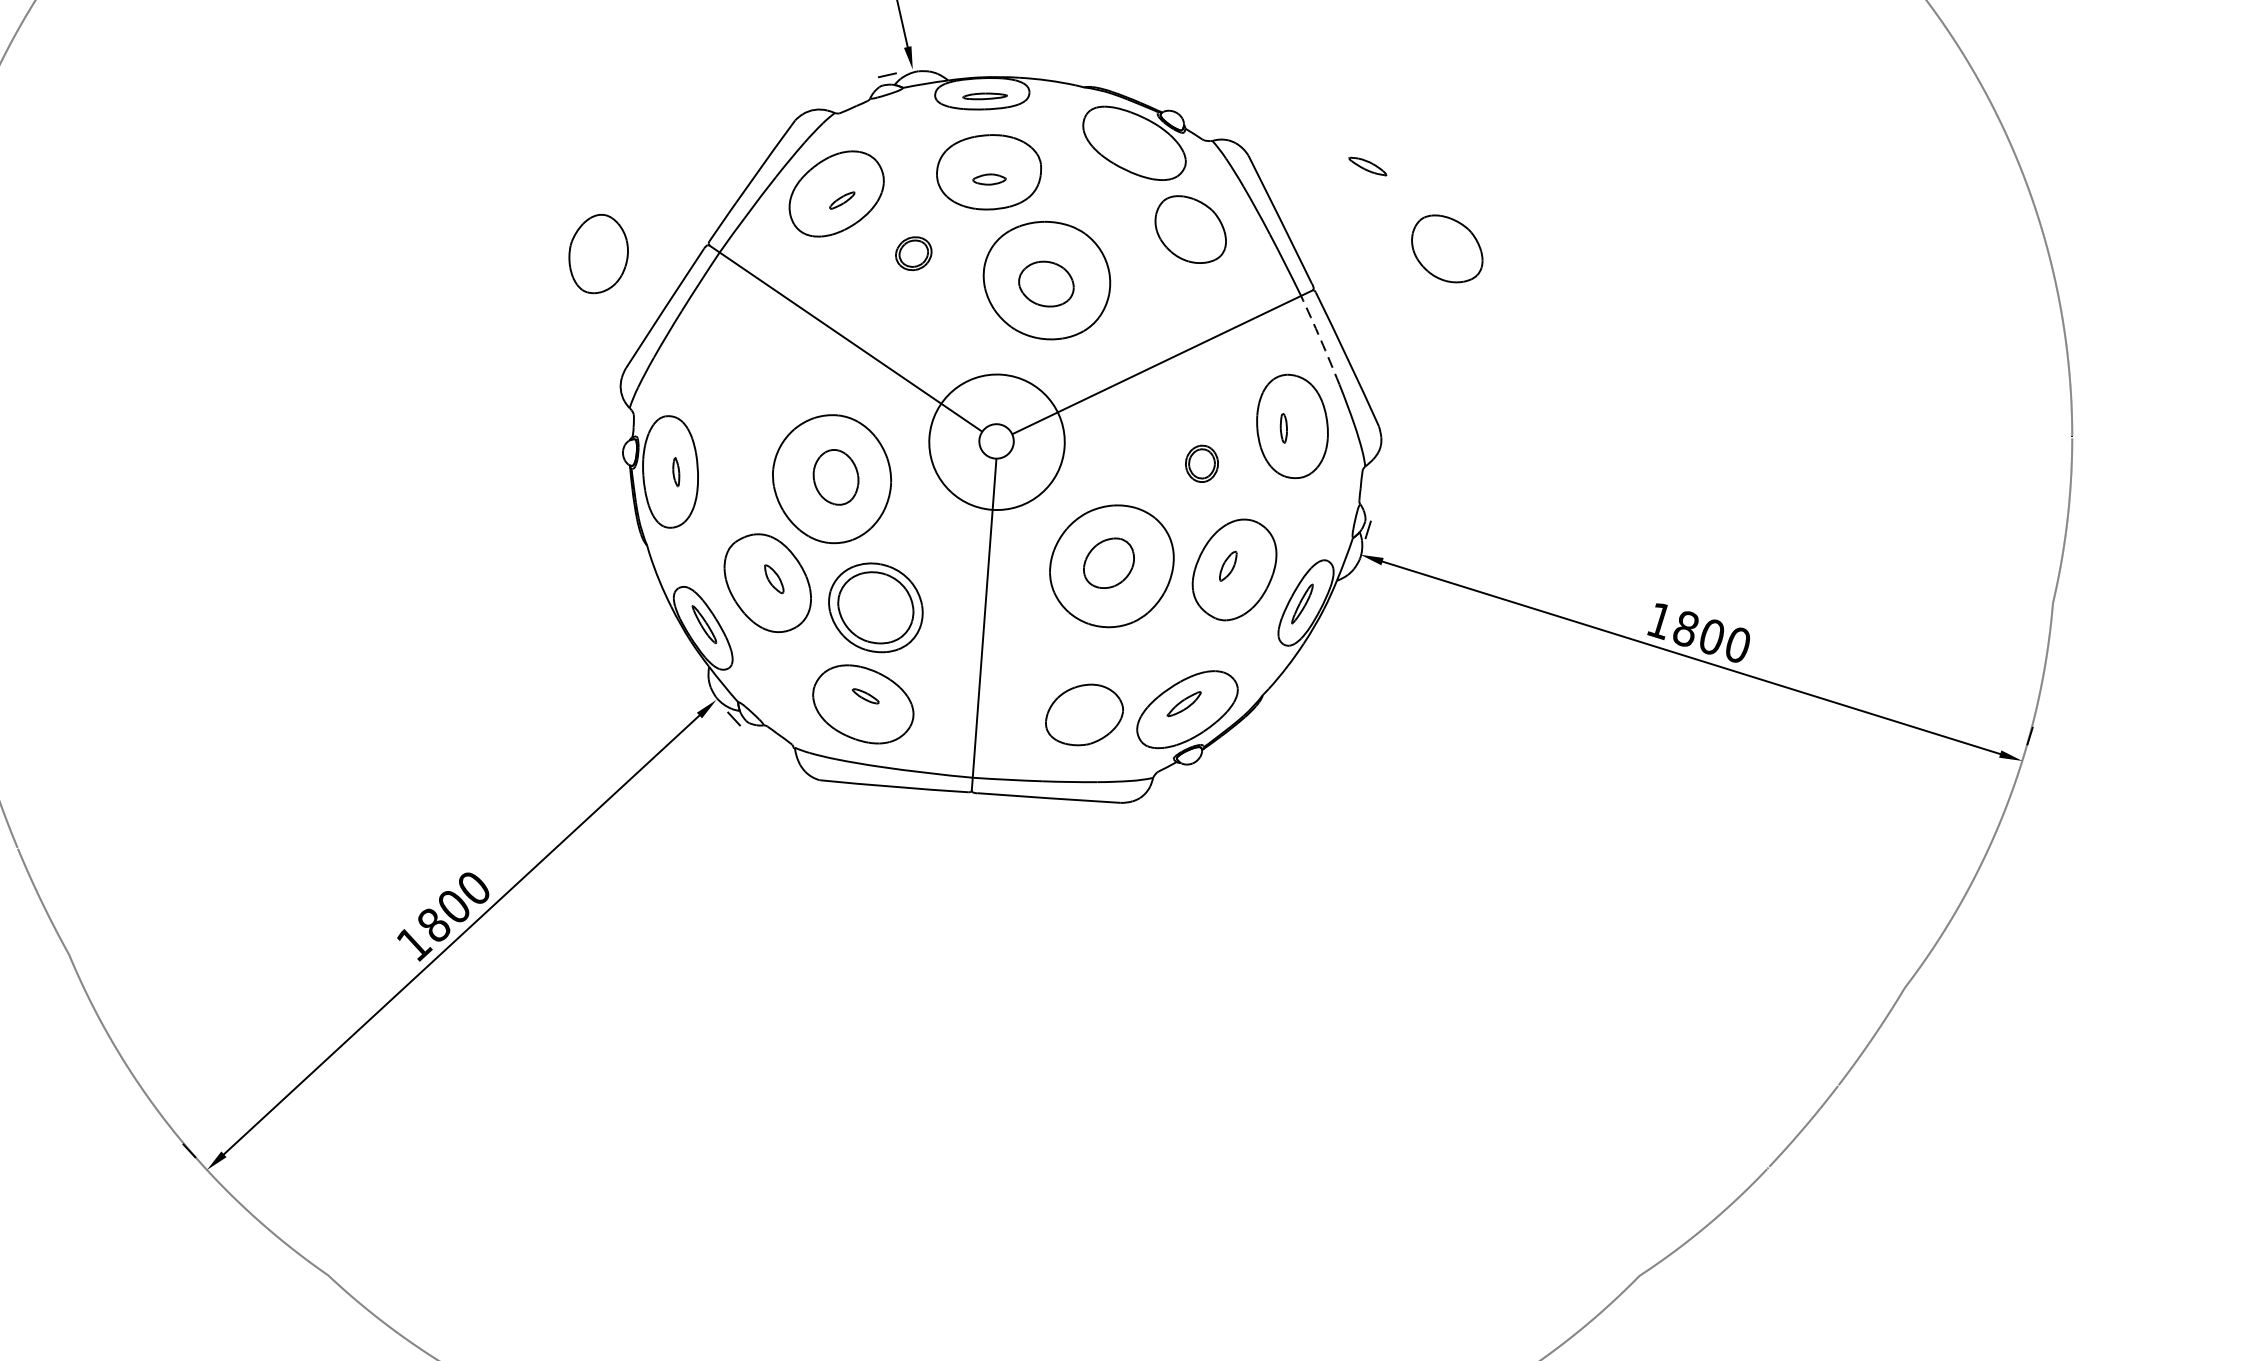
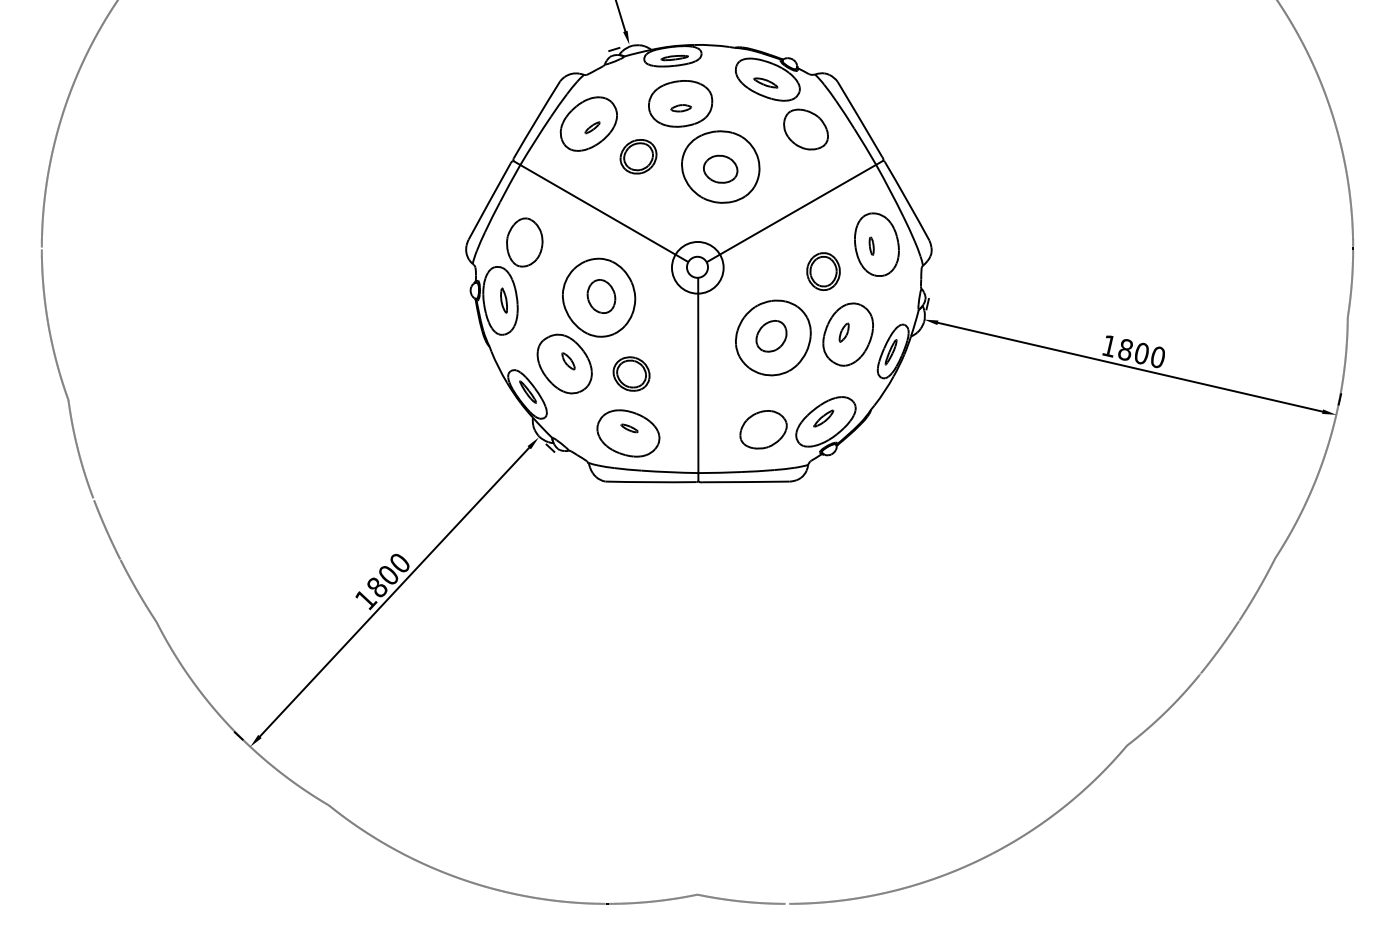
part: (1367, 165) -> (765, 82), moved
part: (1446, 248) -> (962, 129), removed
part: (913, 253) -> (638, 156), size x1.67
part: (598, 254) -> (524, 242), moved
arc: (1321, 339) -> (890, 190), dashed -> solid
circle: (996, 441) -> (697, 267), size x0.62
part: (1201, 463) -> (823, 271), size x1.67
part: (675, 471) -> (503, 300), size x1.43
part: (875, 606) -> (631, 373), size x0.62

